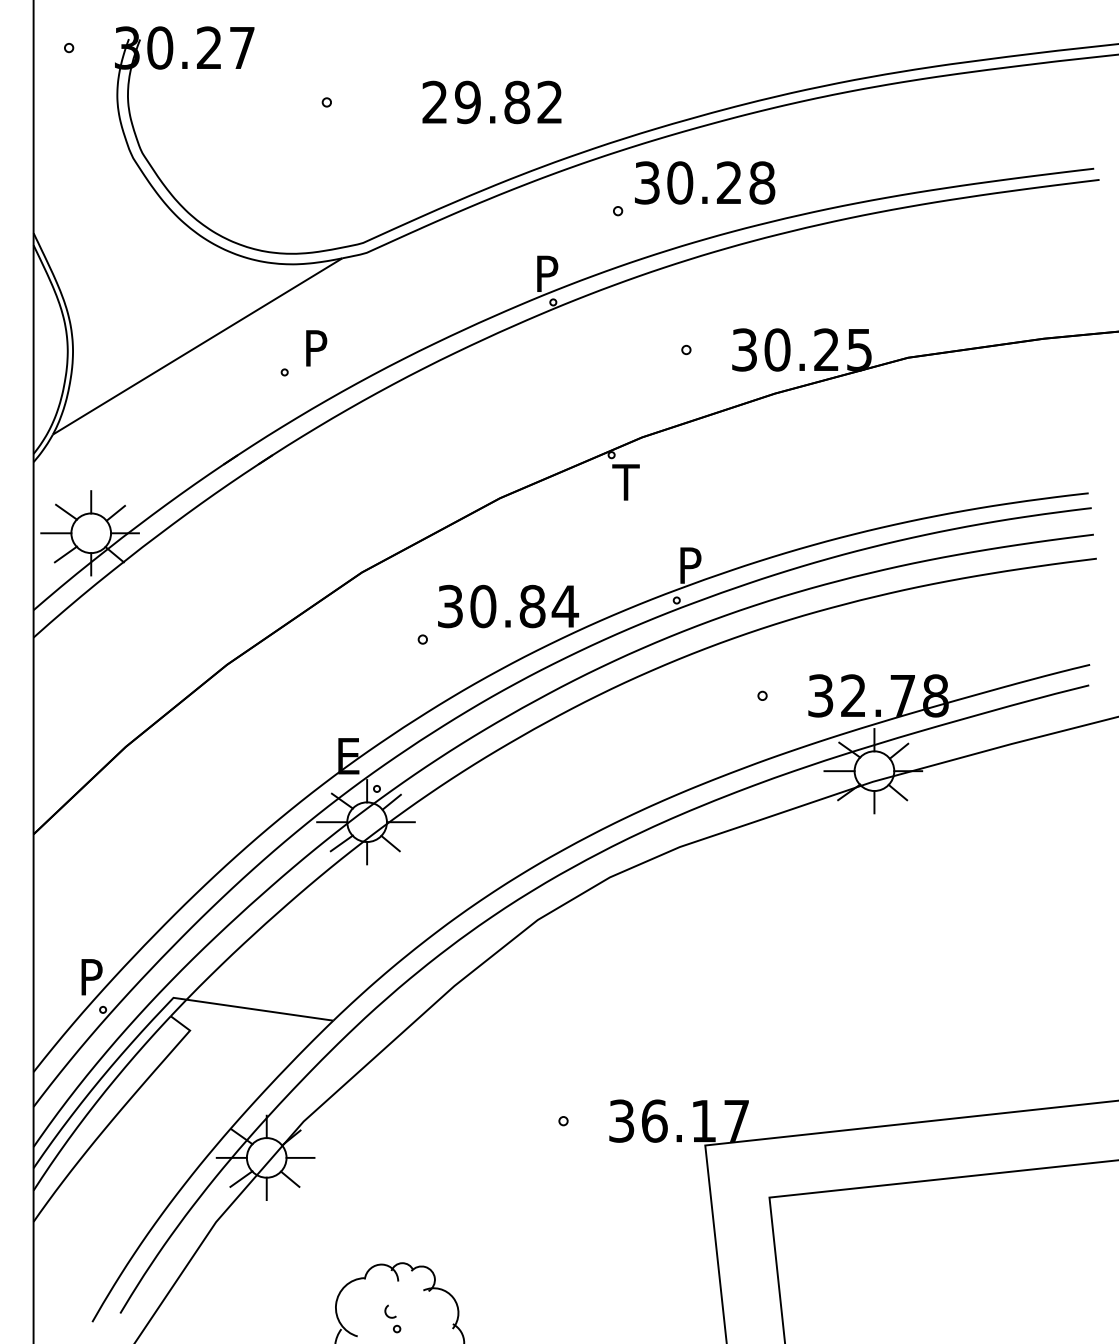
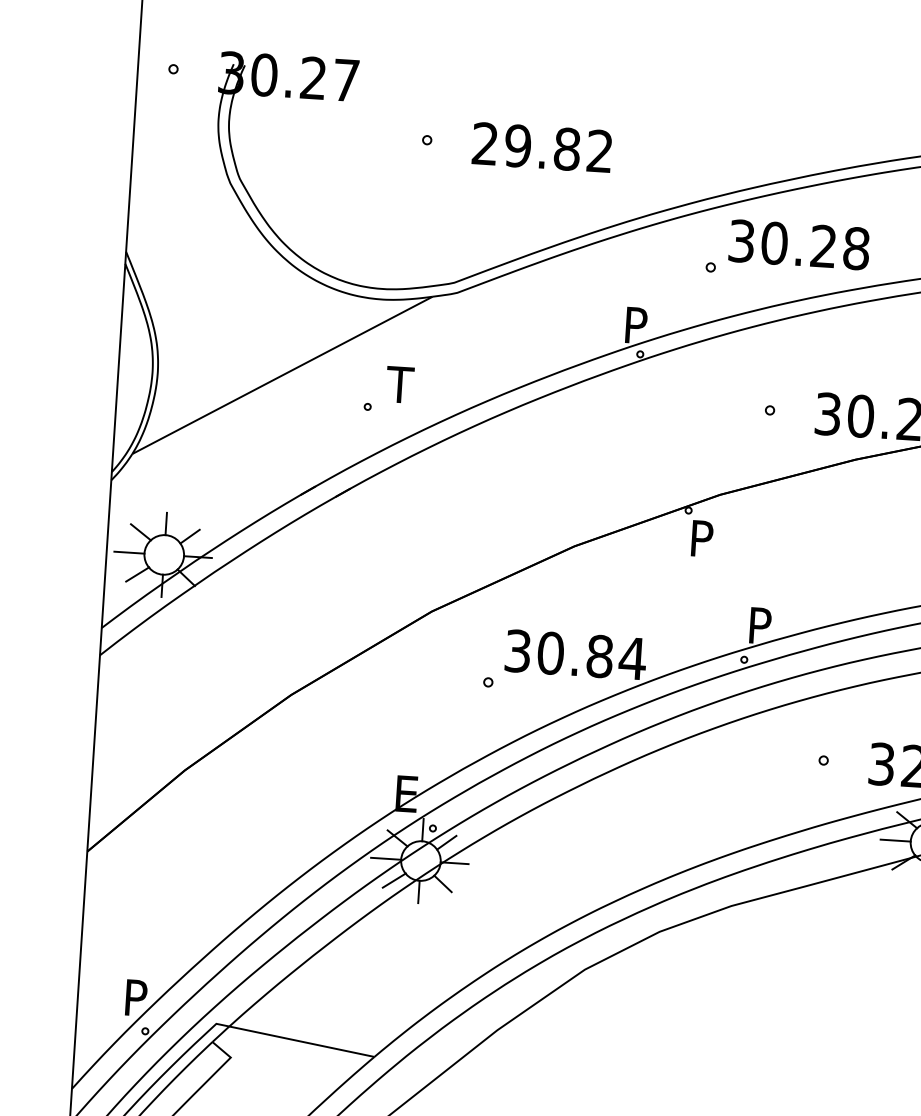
text: (491, 102) -> (541, 147), moved
text: (315, 348) -> (399, 385), P -> T
text: (625, 482) -> (700, 538), T -> P

